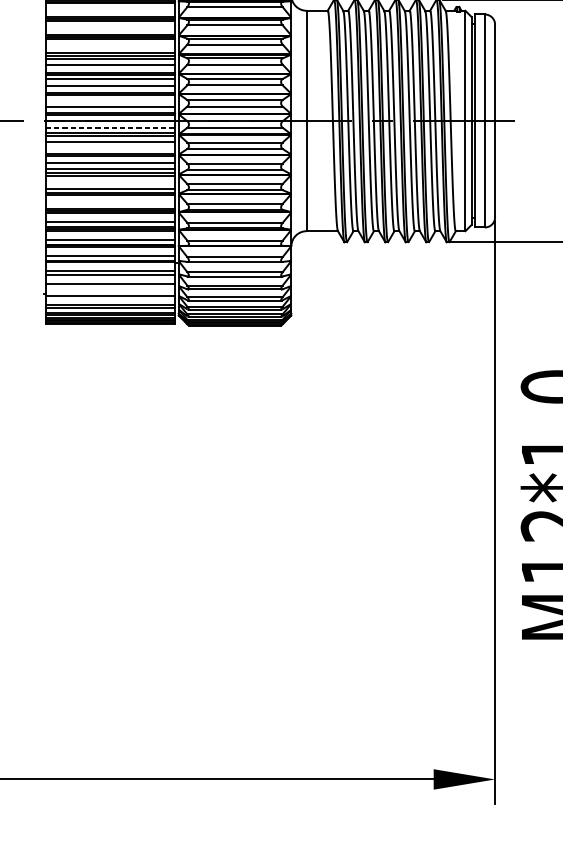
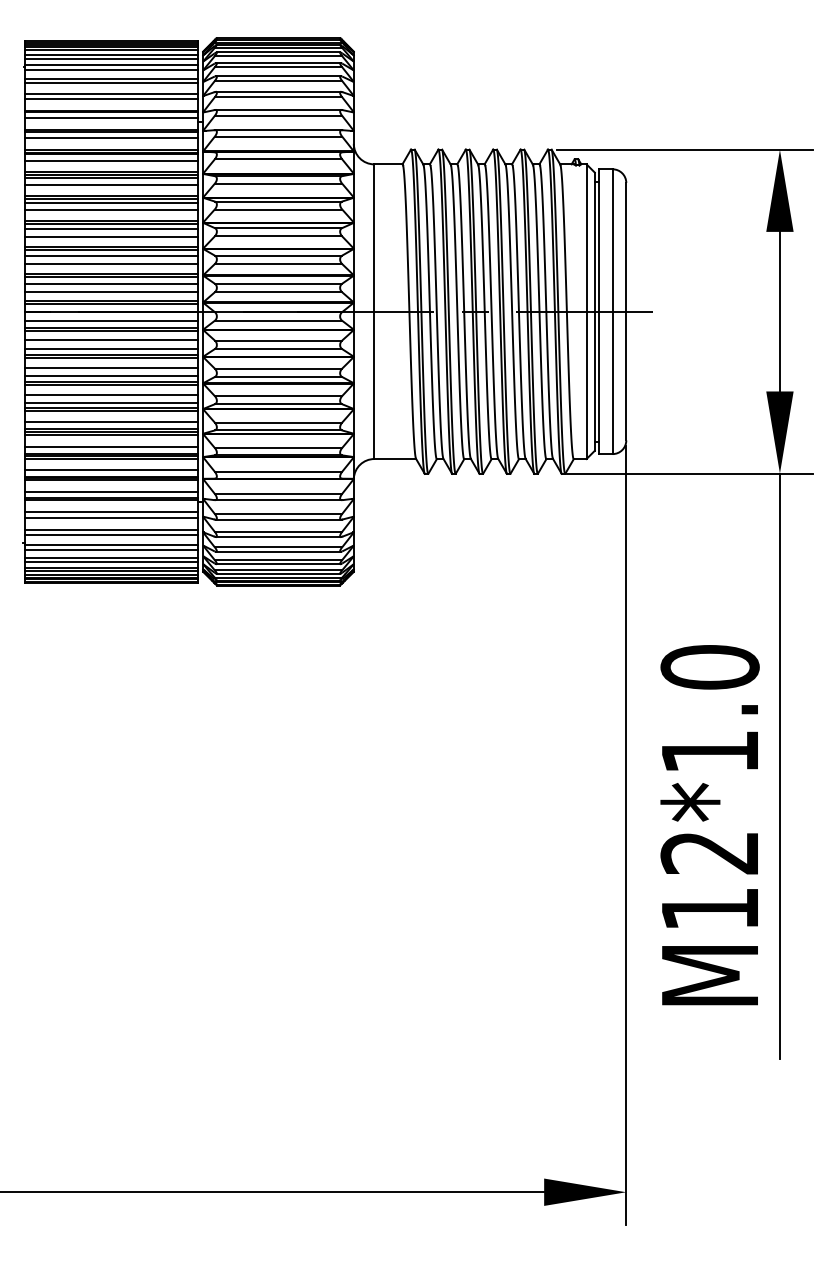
line: (110, 7) -> (111, 160), added
line: (110, 25) -> (111, 184), added
line: (110, 45) -> (111, 210), added
line: (110, 100) -> (111, 284), added
line: (109, 127) -> (110, 320), dashed -> solid
line: (110, 148) -> (111, 348), added
line: (110, 183) -> (111, 395), added
line: (110, 203) -> (111, 421), added
line: (110, 287) -> (111, 534), added
line: (110, 298) -> (111, 549), added

